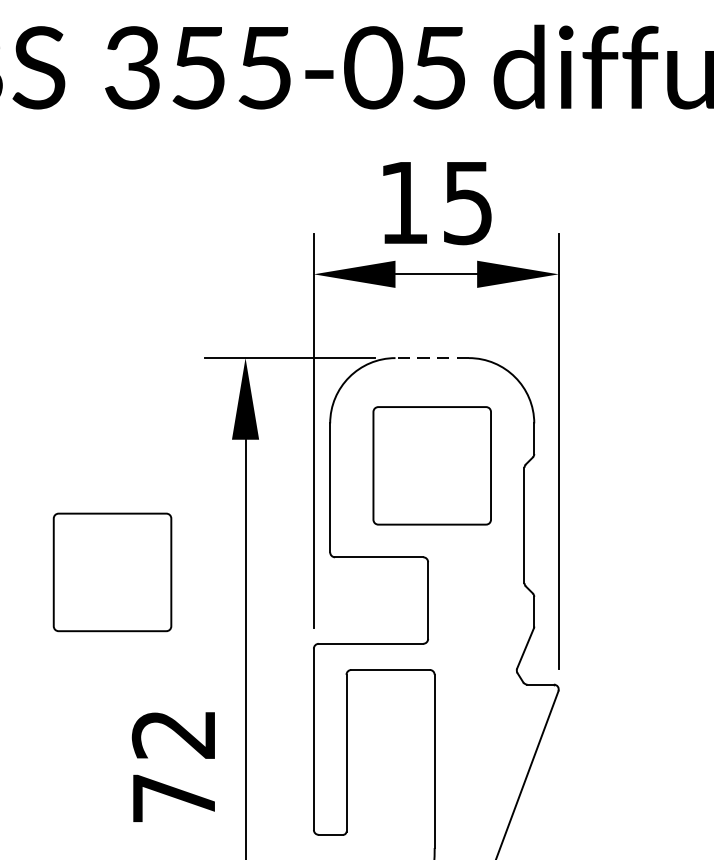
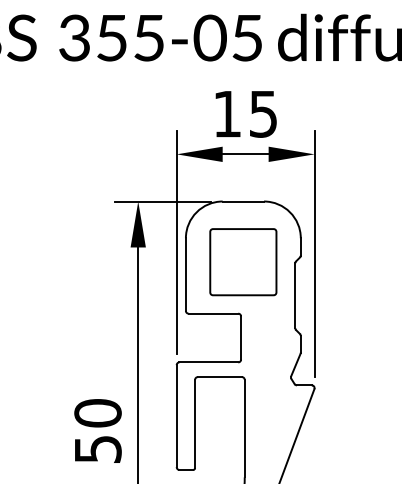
line: (432, 358) -> (243, 201), dashed -> solid
part: (112, 572) -> (63, 322), removed
text: (173, 764) -> (97, 430), 72 -> 50

